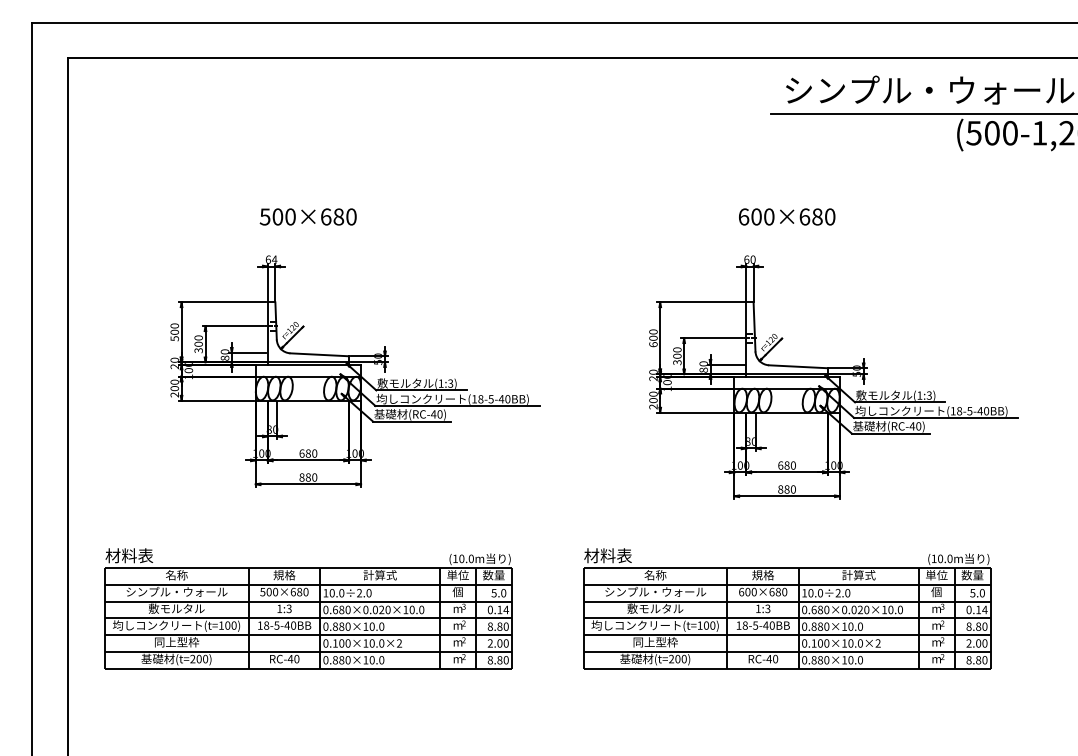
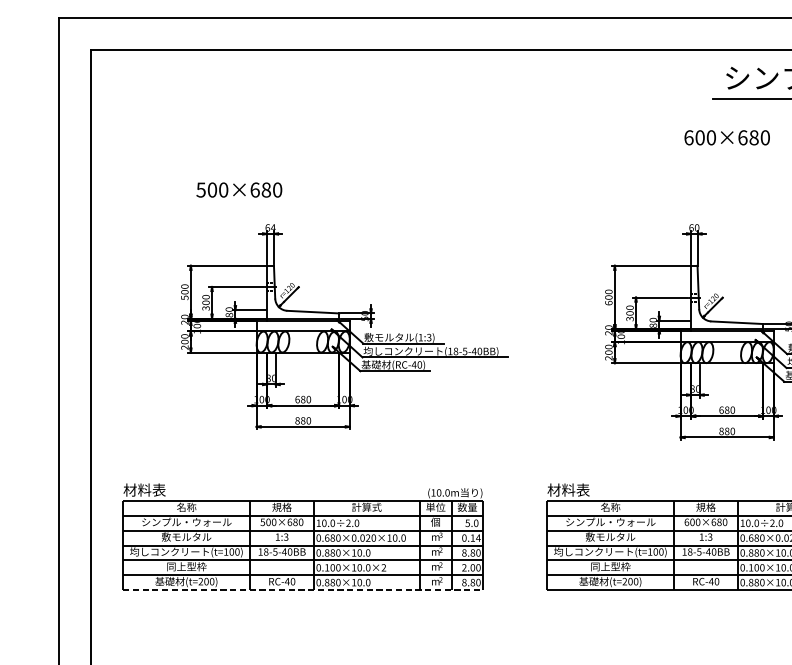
text: (307, 216) -> (238, 189), moved
text: (787, 216) -> (727, 137), moved
line: (308, 668) -> (303, 589), solid -> dashed

